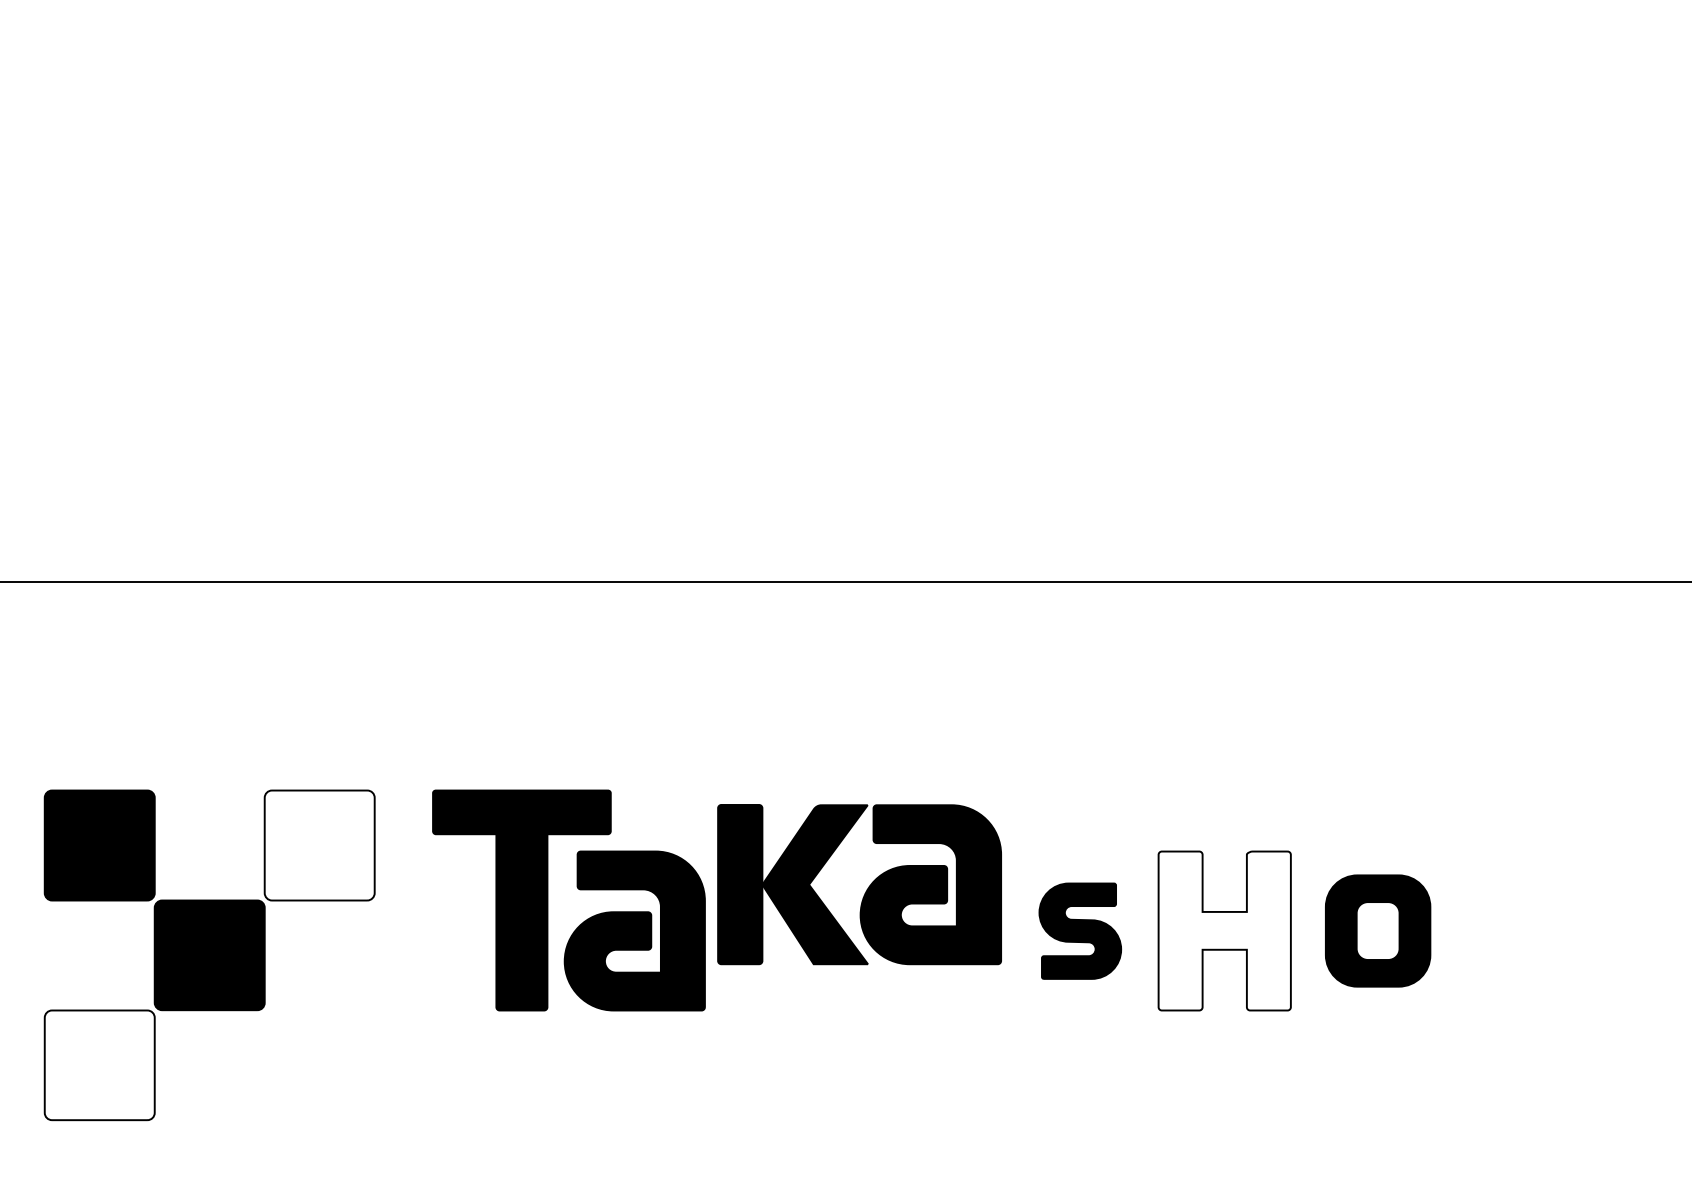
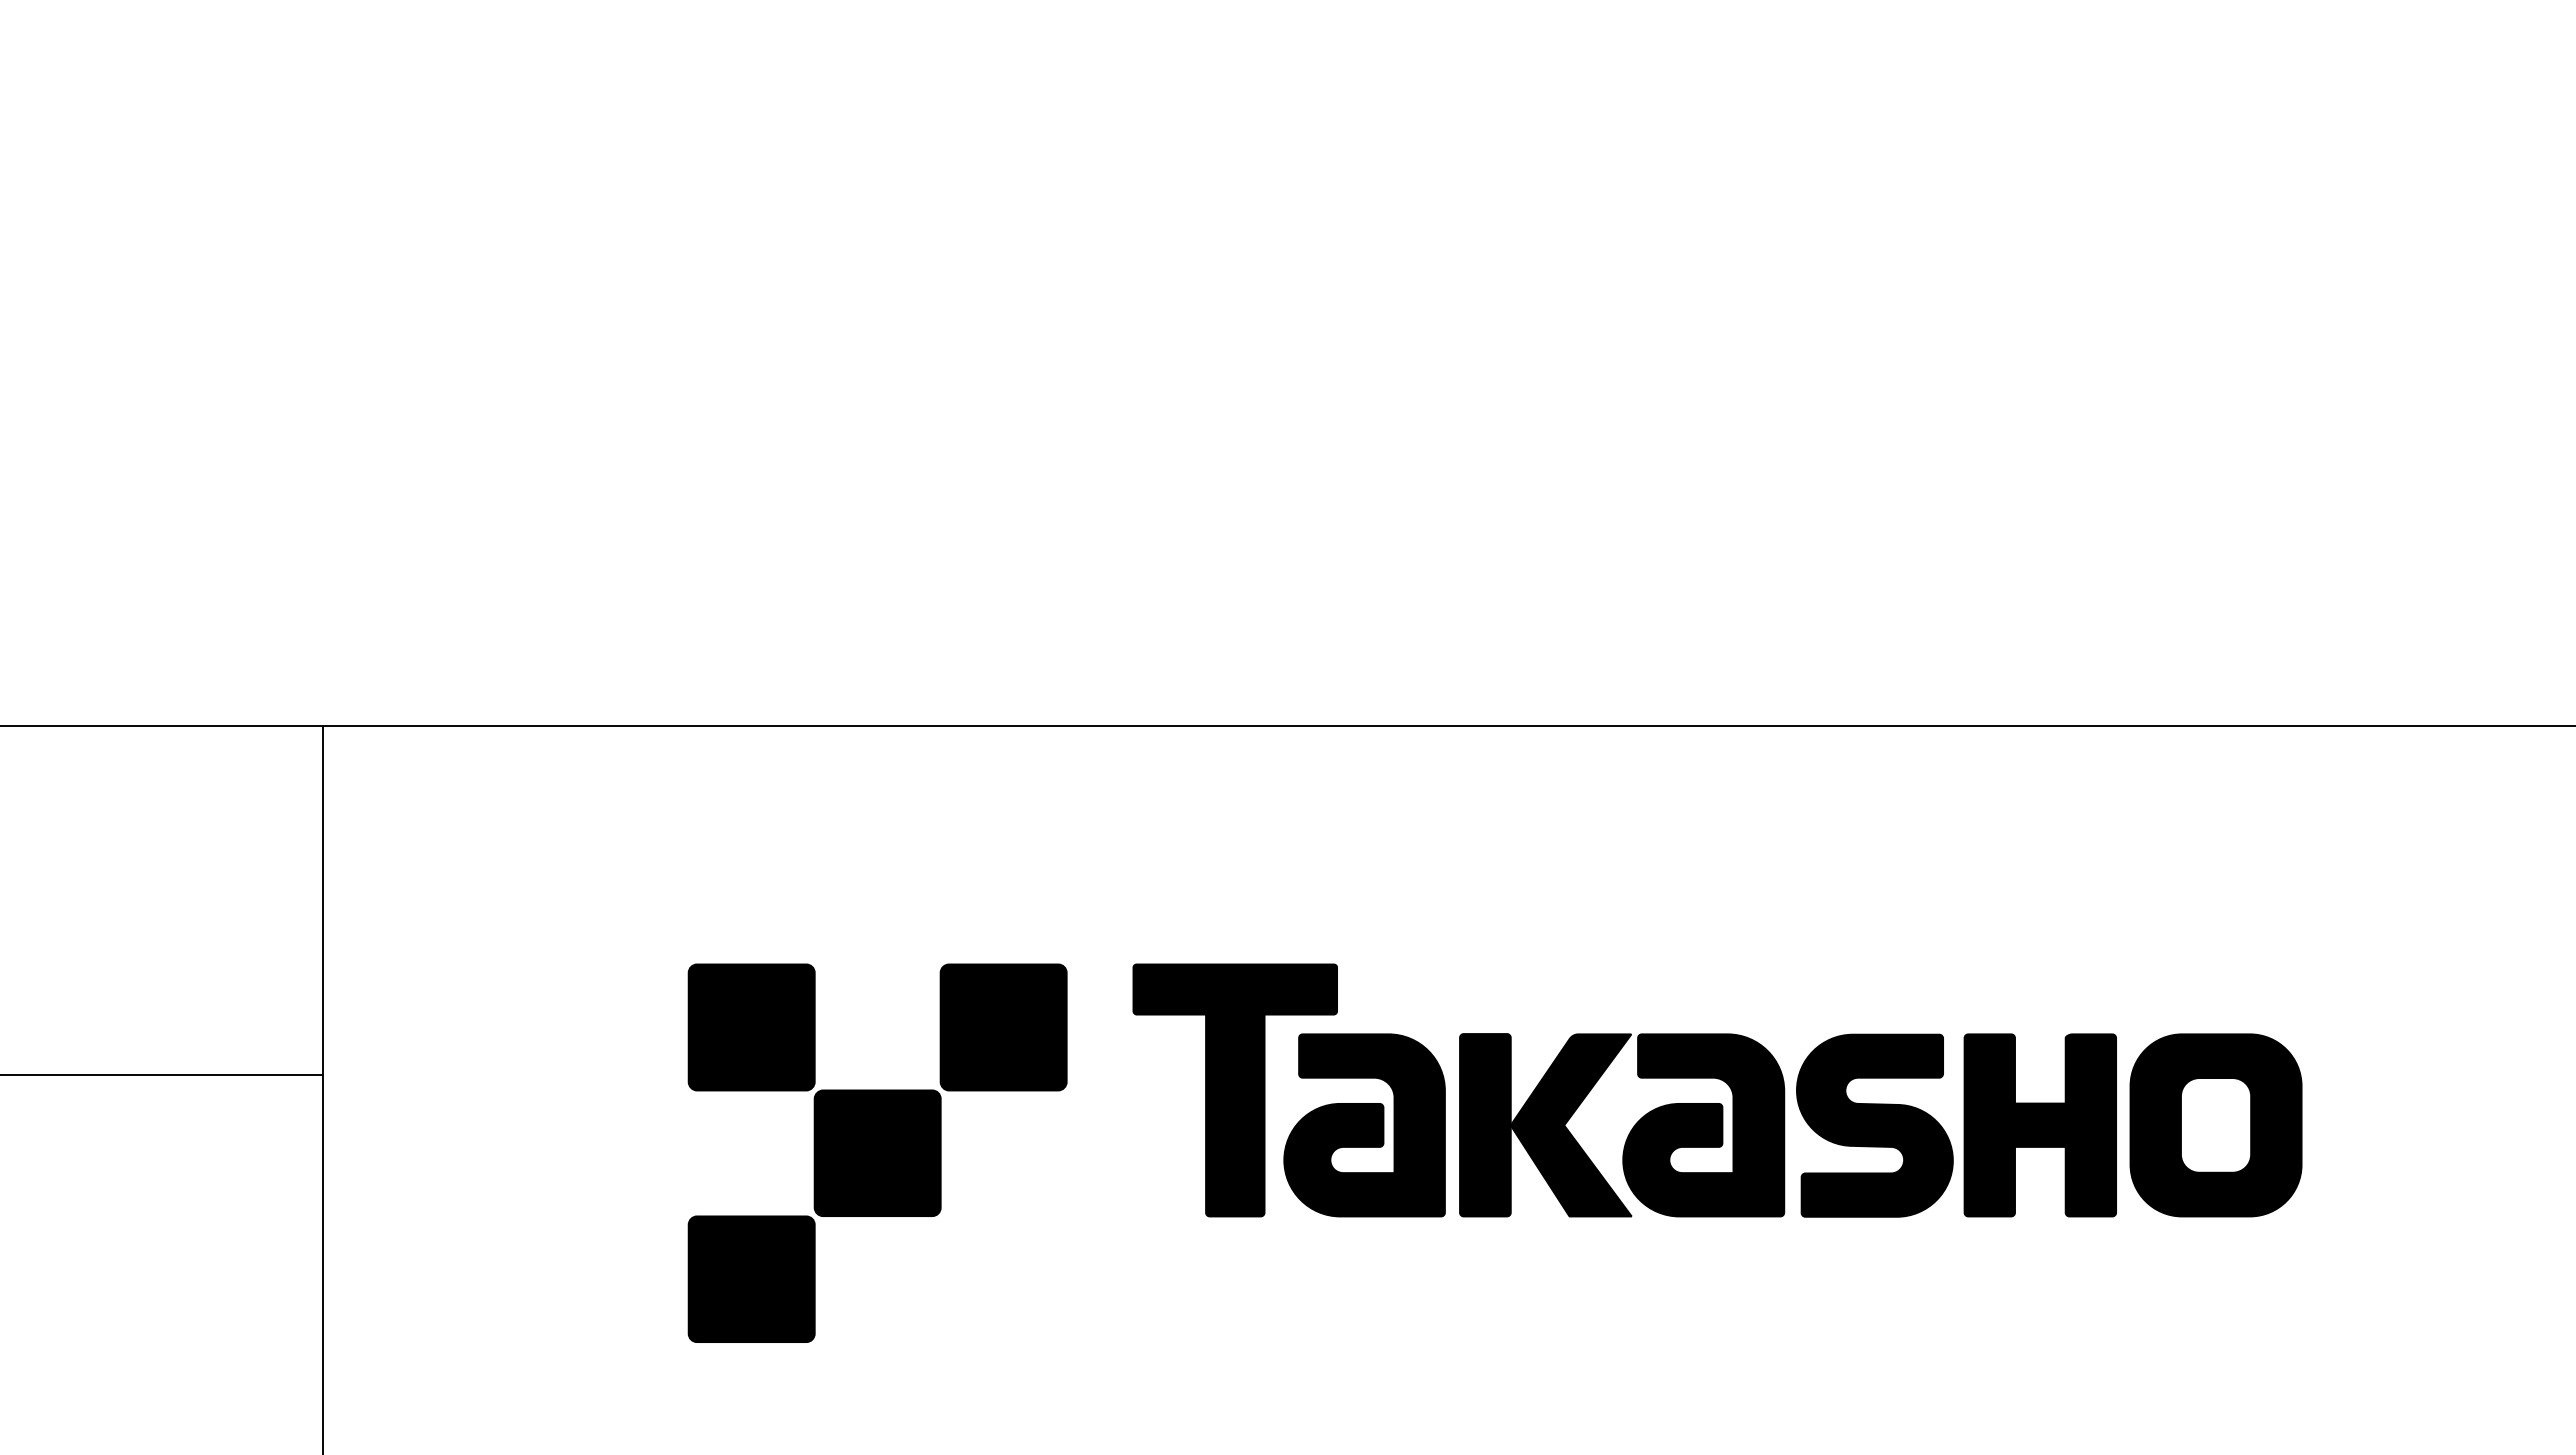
fill: (319, 845) -> (1003, 1027), added
part: (866, 889) -> (1630, 1130), moved
part: (1079, 931) -> (1874, 1125), size x1.67
fill: (1224, 931) -> (2040, 1125), added
part: (1377, 931) -> (2215, 1125), size x1.43
fill: (99, 1065) -> (751, 1279), added

